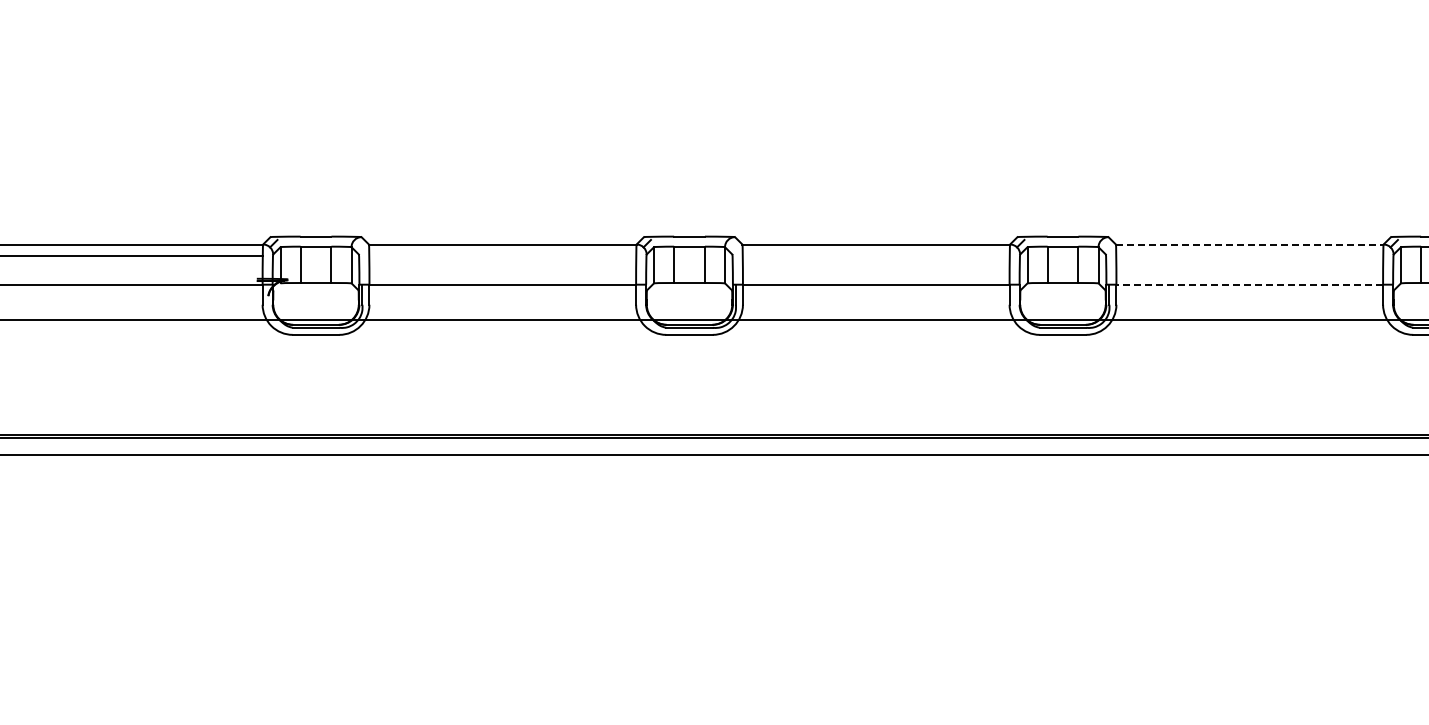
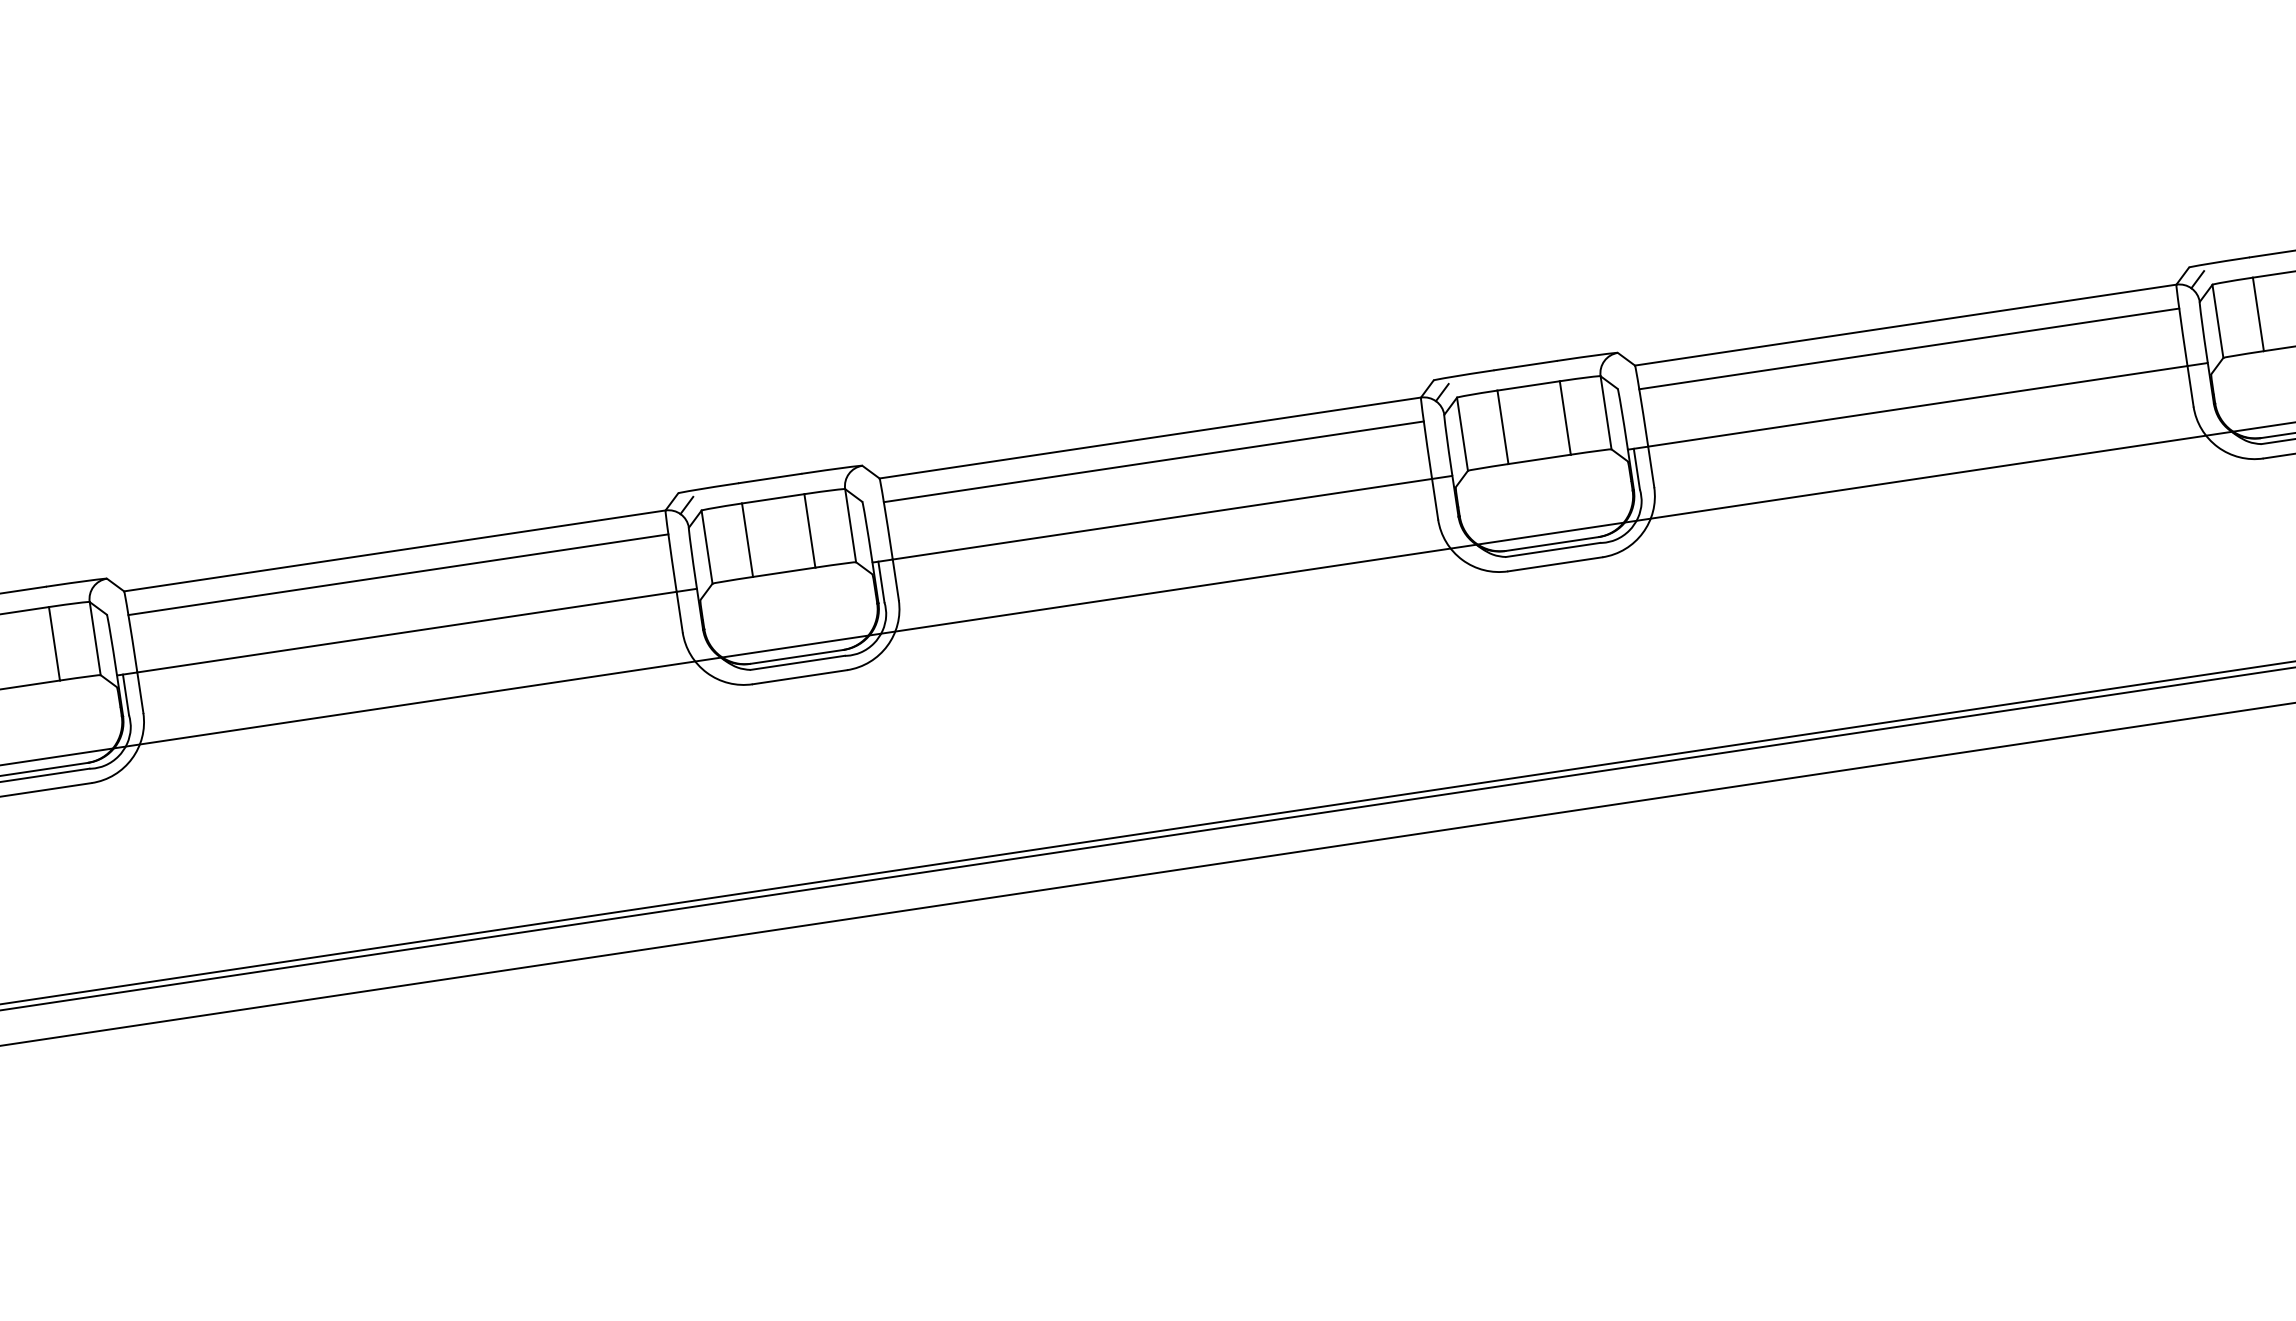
line: (1249, 244) -> (1905, 325), dashed -> solid
line: (502, 256) -> (397, 575), added
line: (875, 256) -> (1152, 462), added
line: (1249, 256) -> (1908, 349), added
line: (1249, 284) -> (1917, 406), dashed -> solid

